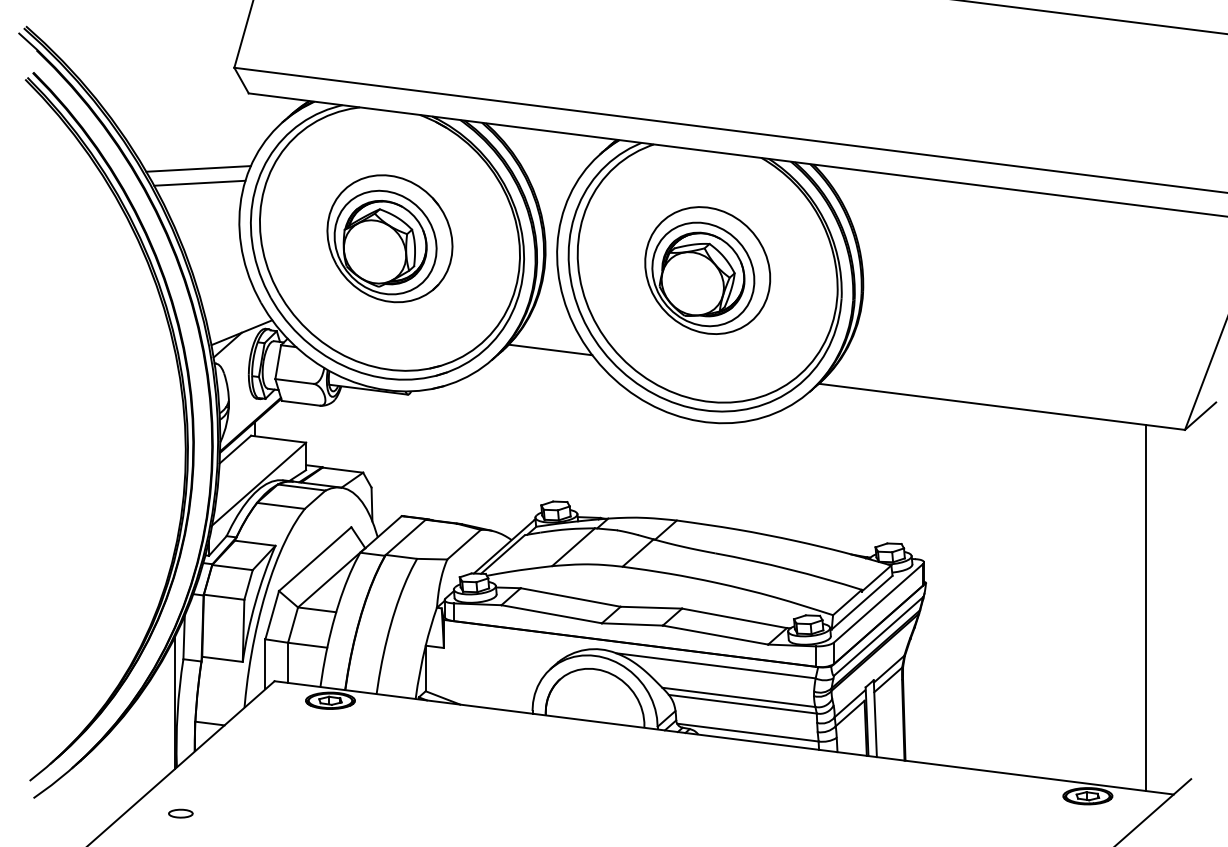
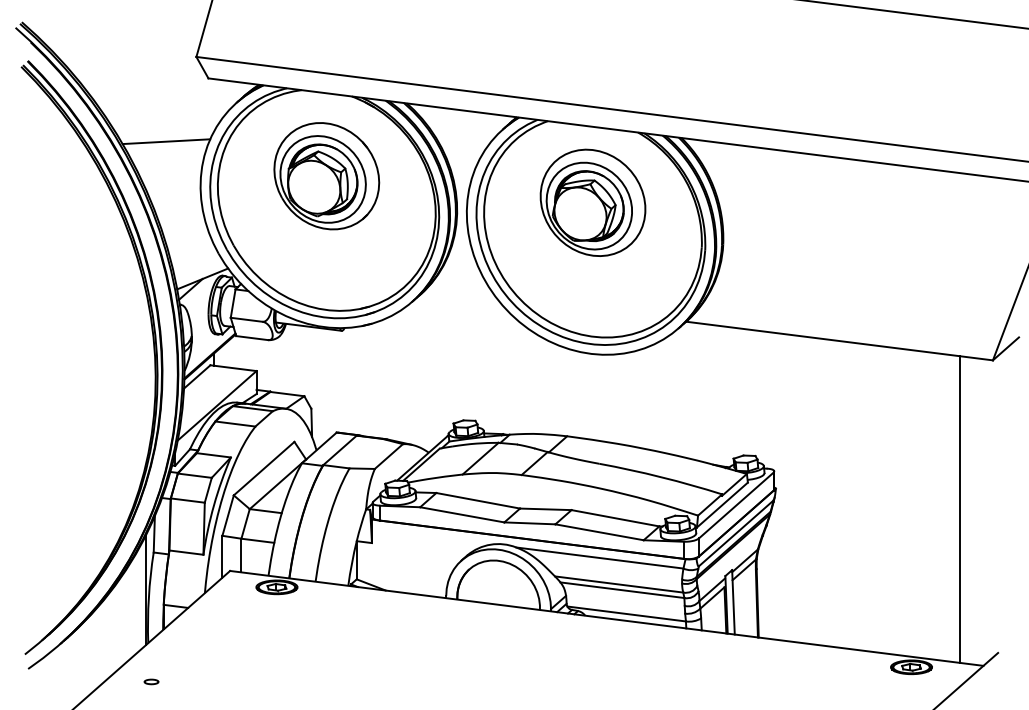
line: (199, 183) -> (167, 153), removed
part: (389, 239) -> (326, 176), moved
part: (707, 270) -> (592, 202), moved
line: (550, 350) -> (461, 293), removed
part: (180, 813) -> (151, 681), size x0.7

